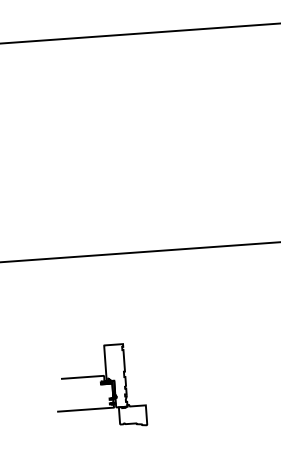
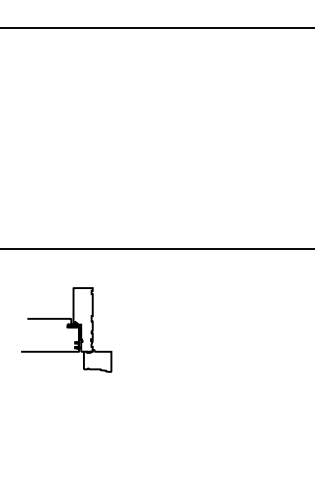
part: (100, 386) -> (66, 329), moved

